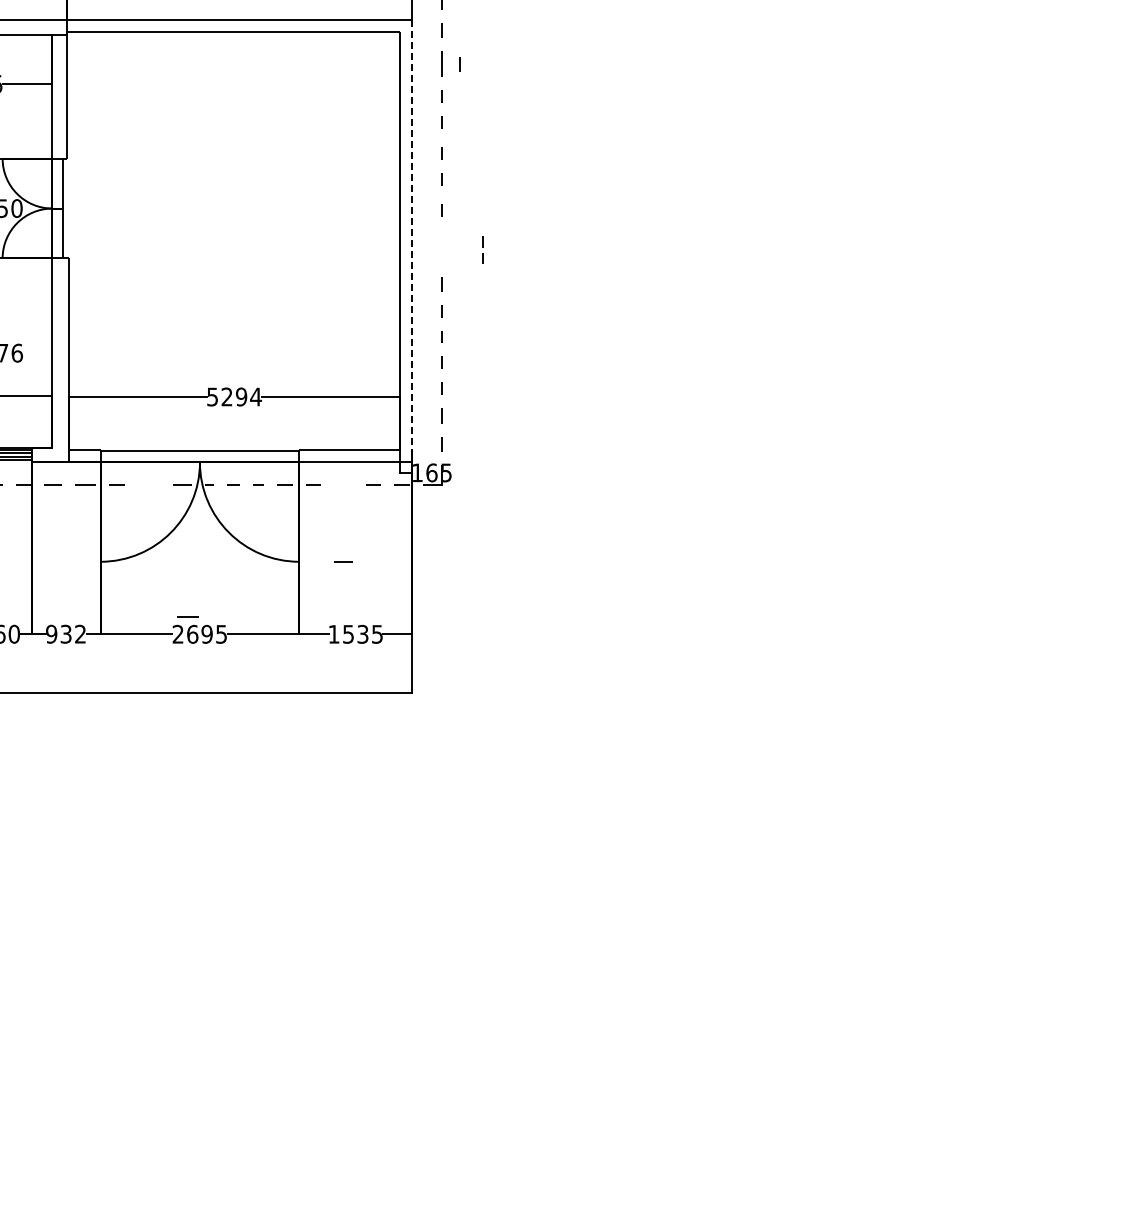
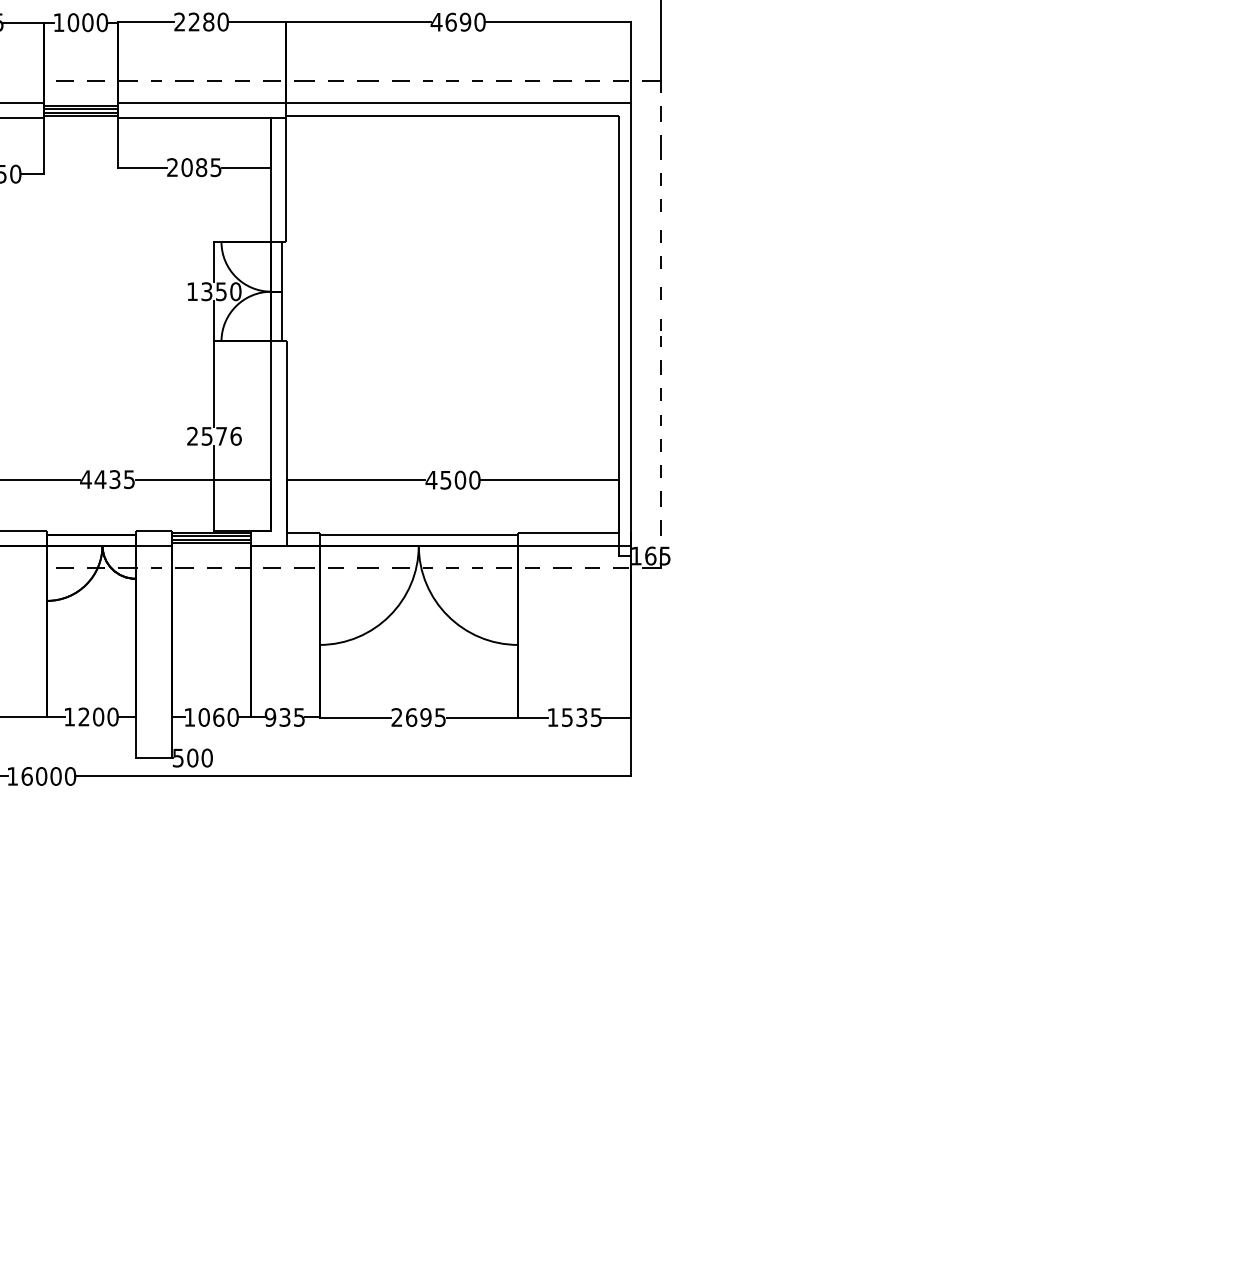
line: (459, 64) -> (678, 147), removed
line: (412, 242) -> (631, 325), dashed -> solid
line: (482, 247) -> (660, 330), moved
text: (233, 396) -> (452, 479), 5294 -> 4500
line: (343, 561) -> (562, 567), moved
line: (187, 616) -> (367, 567), moved
text: (80, 634) -> (299, 717), 932 -> 935

